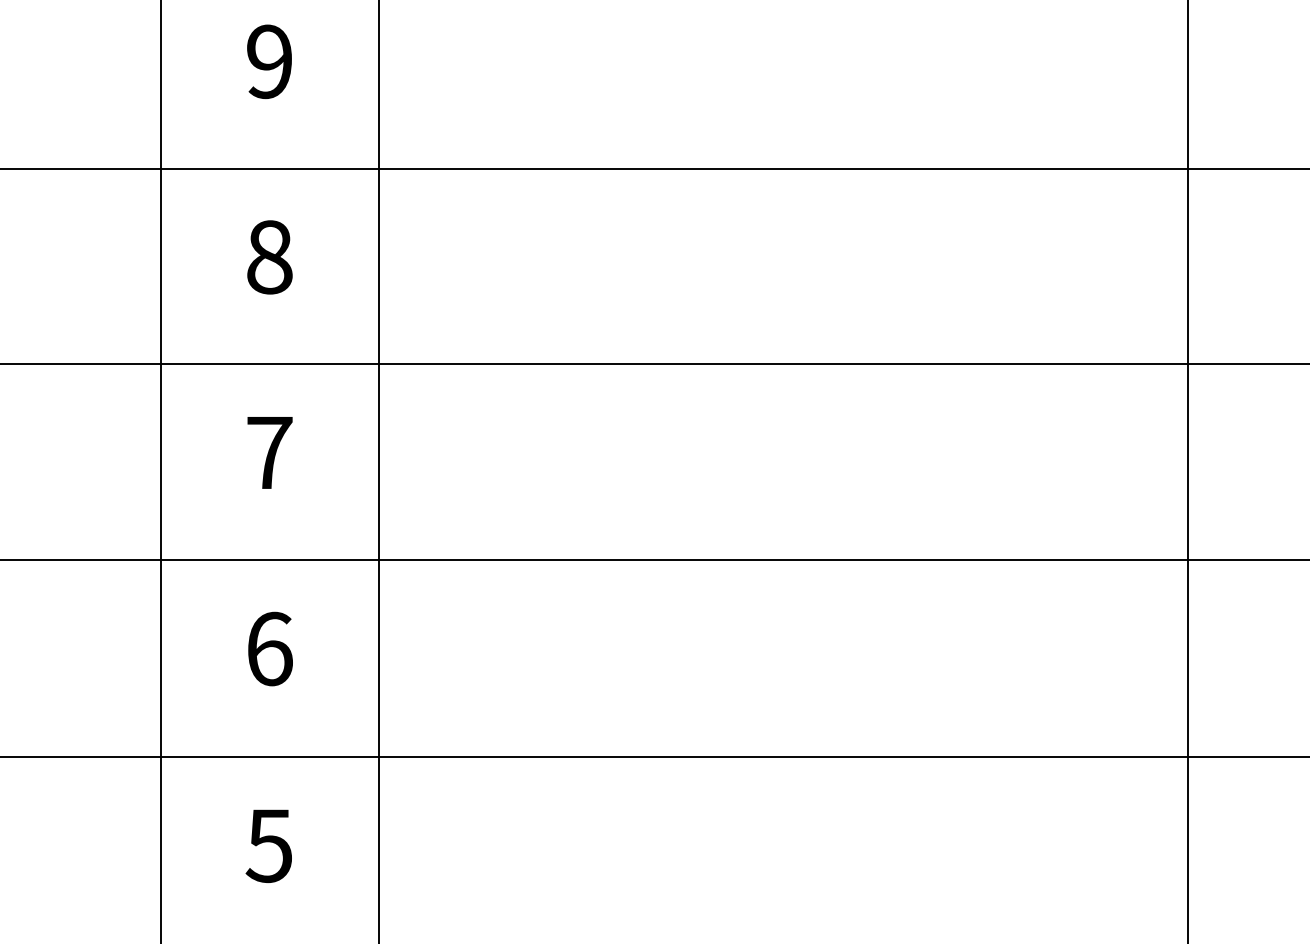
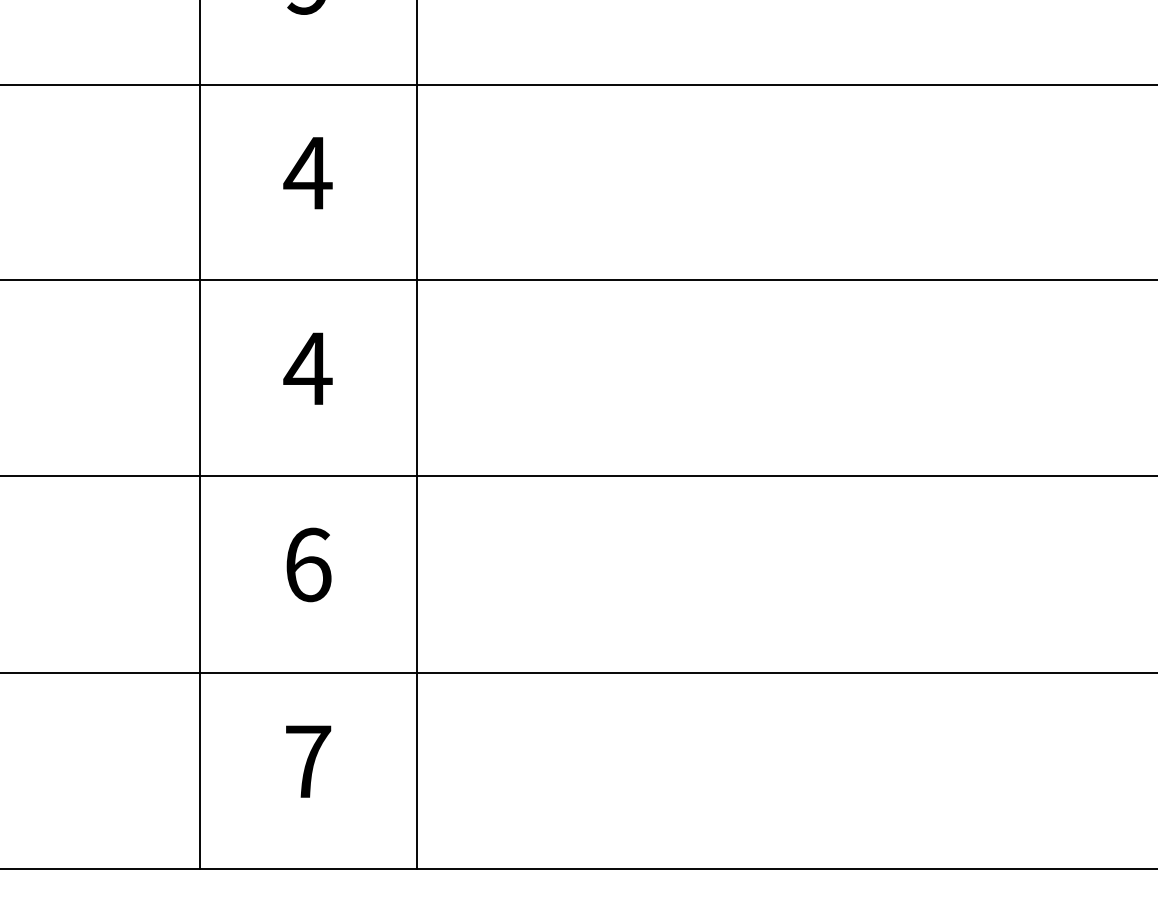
text: (269, 257) -> (308, 173), 8 -> 4
text: (269, 452) -> (308, 368), 7 -> 4
text: (268, 846) -> (307, 762), 5 -> 7

